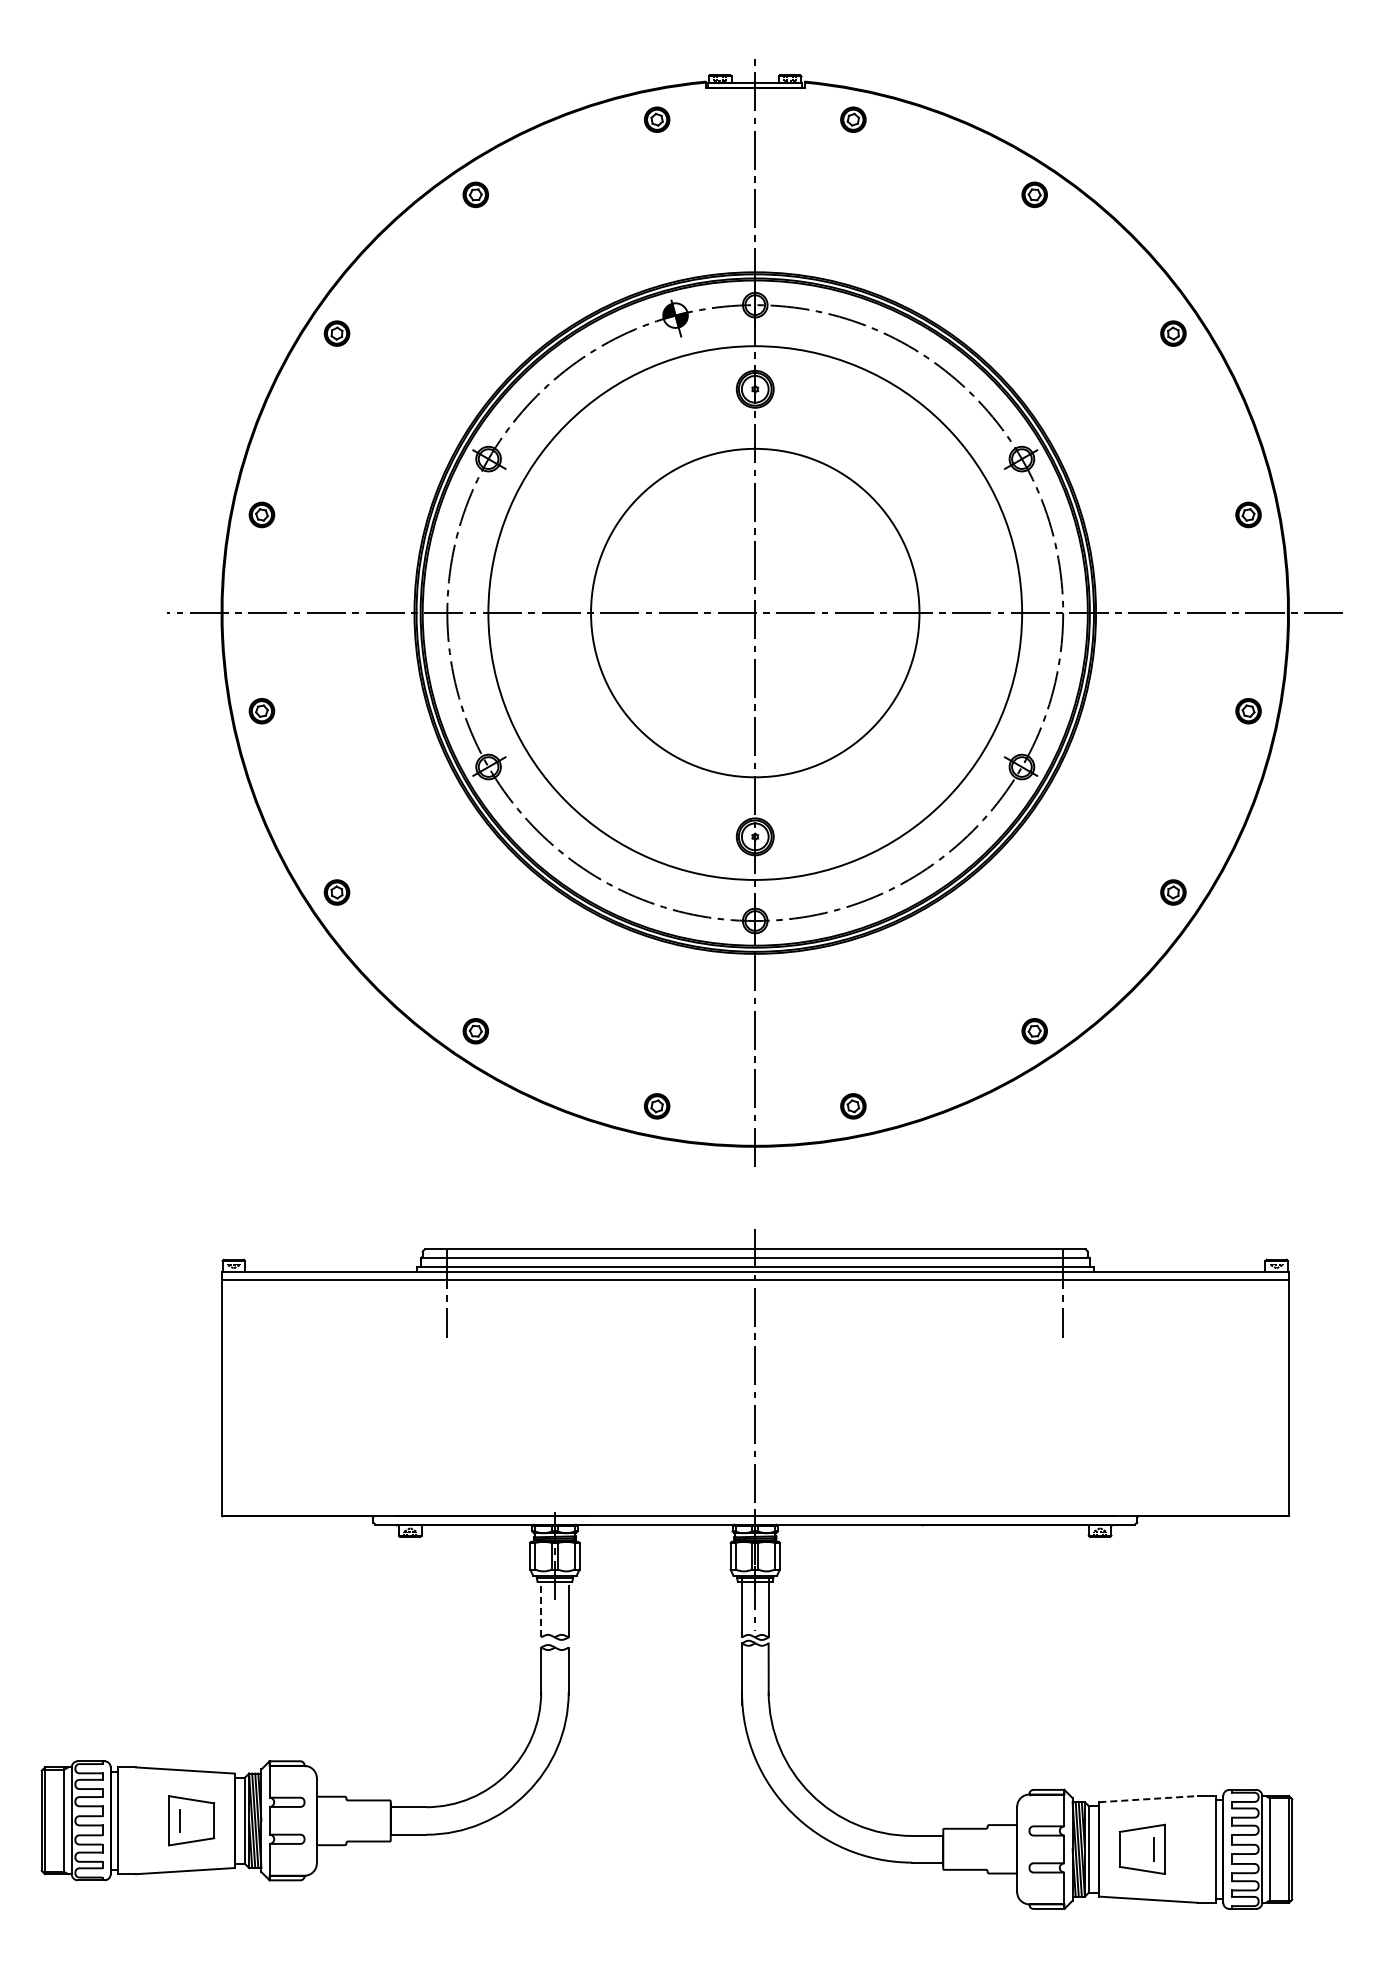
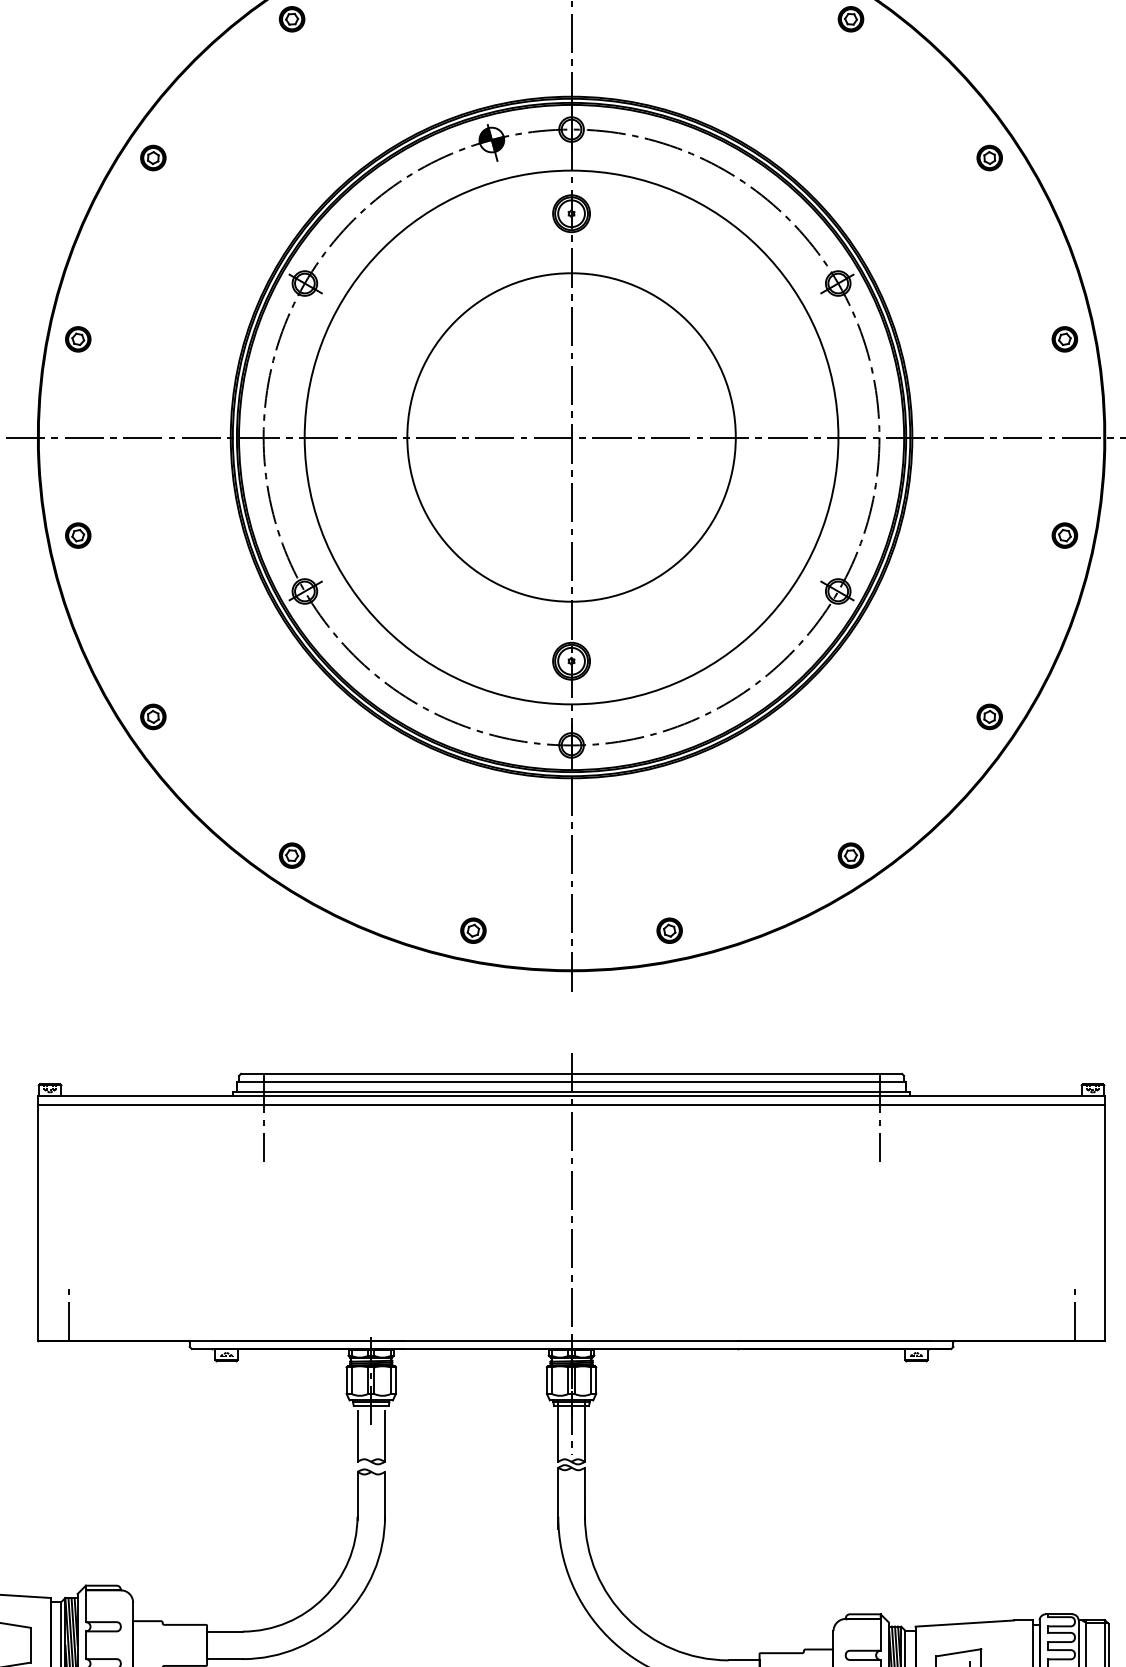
line: (252, 1489) -> (68, 1313), added
line: (1258, 1489) -> (1074, 1313), added
line: (541, 1611) -> (357, 1435), dashed -> solid
line: (1149, 1799) -> (965, 1623), dashed -> solid

